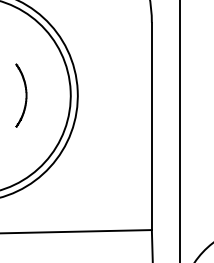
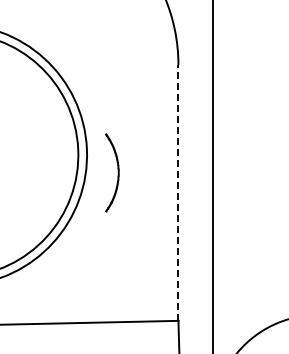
curve: (25, 95) -> (117, 172), moved
line: (151, 126) -> (178, 192), solid -> dashed

